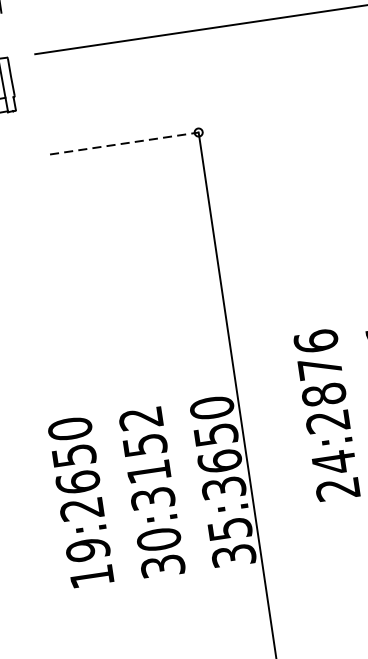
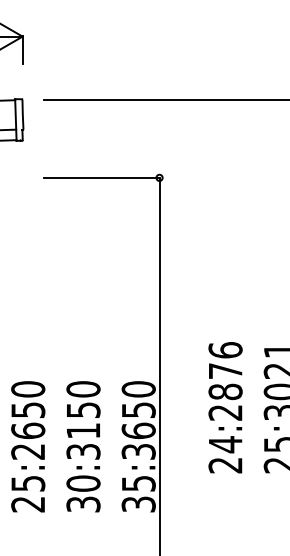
line: (124, 143) -> (101, 177), dashed -> solid
text: (141, 418) -> (83, 389), 30:3152 -> 30:3150
text: (90, 562) -> (28, 493), 19:2650 -> 25:2650

